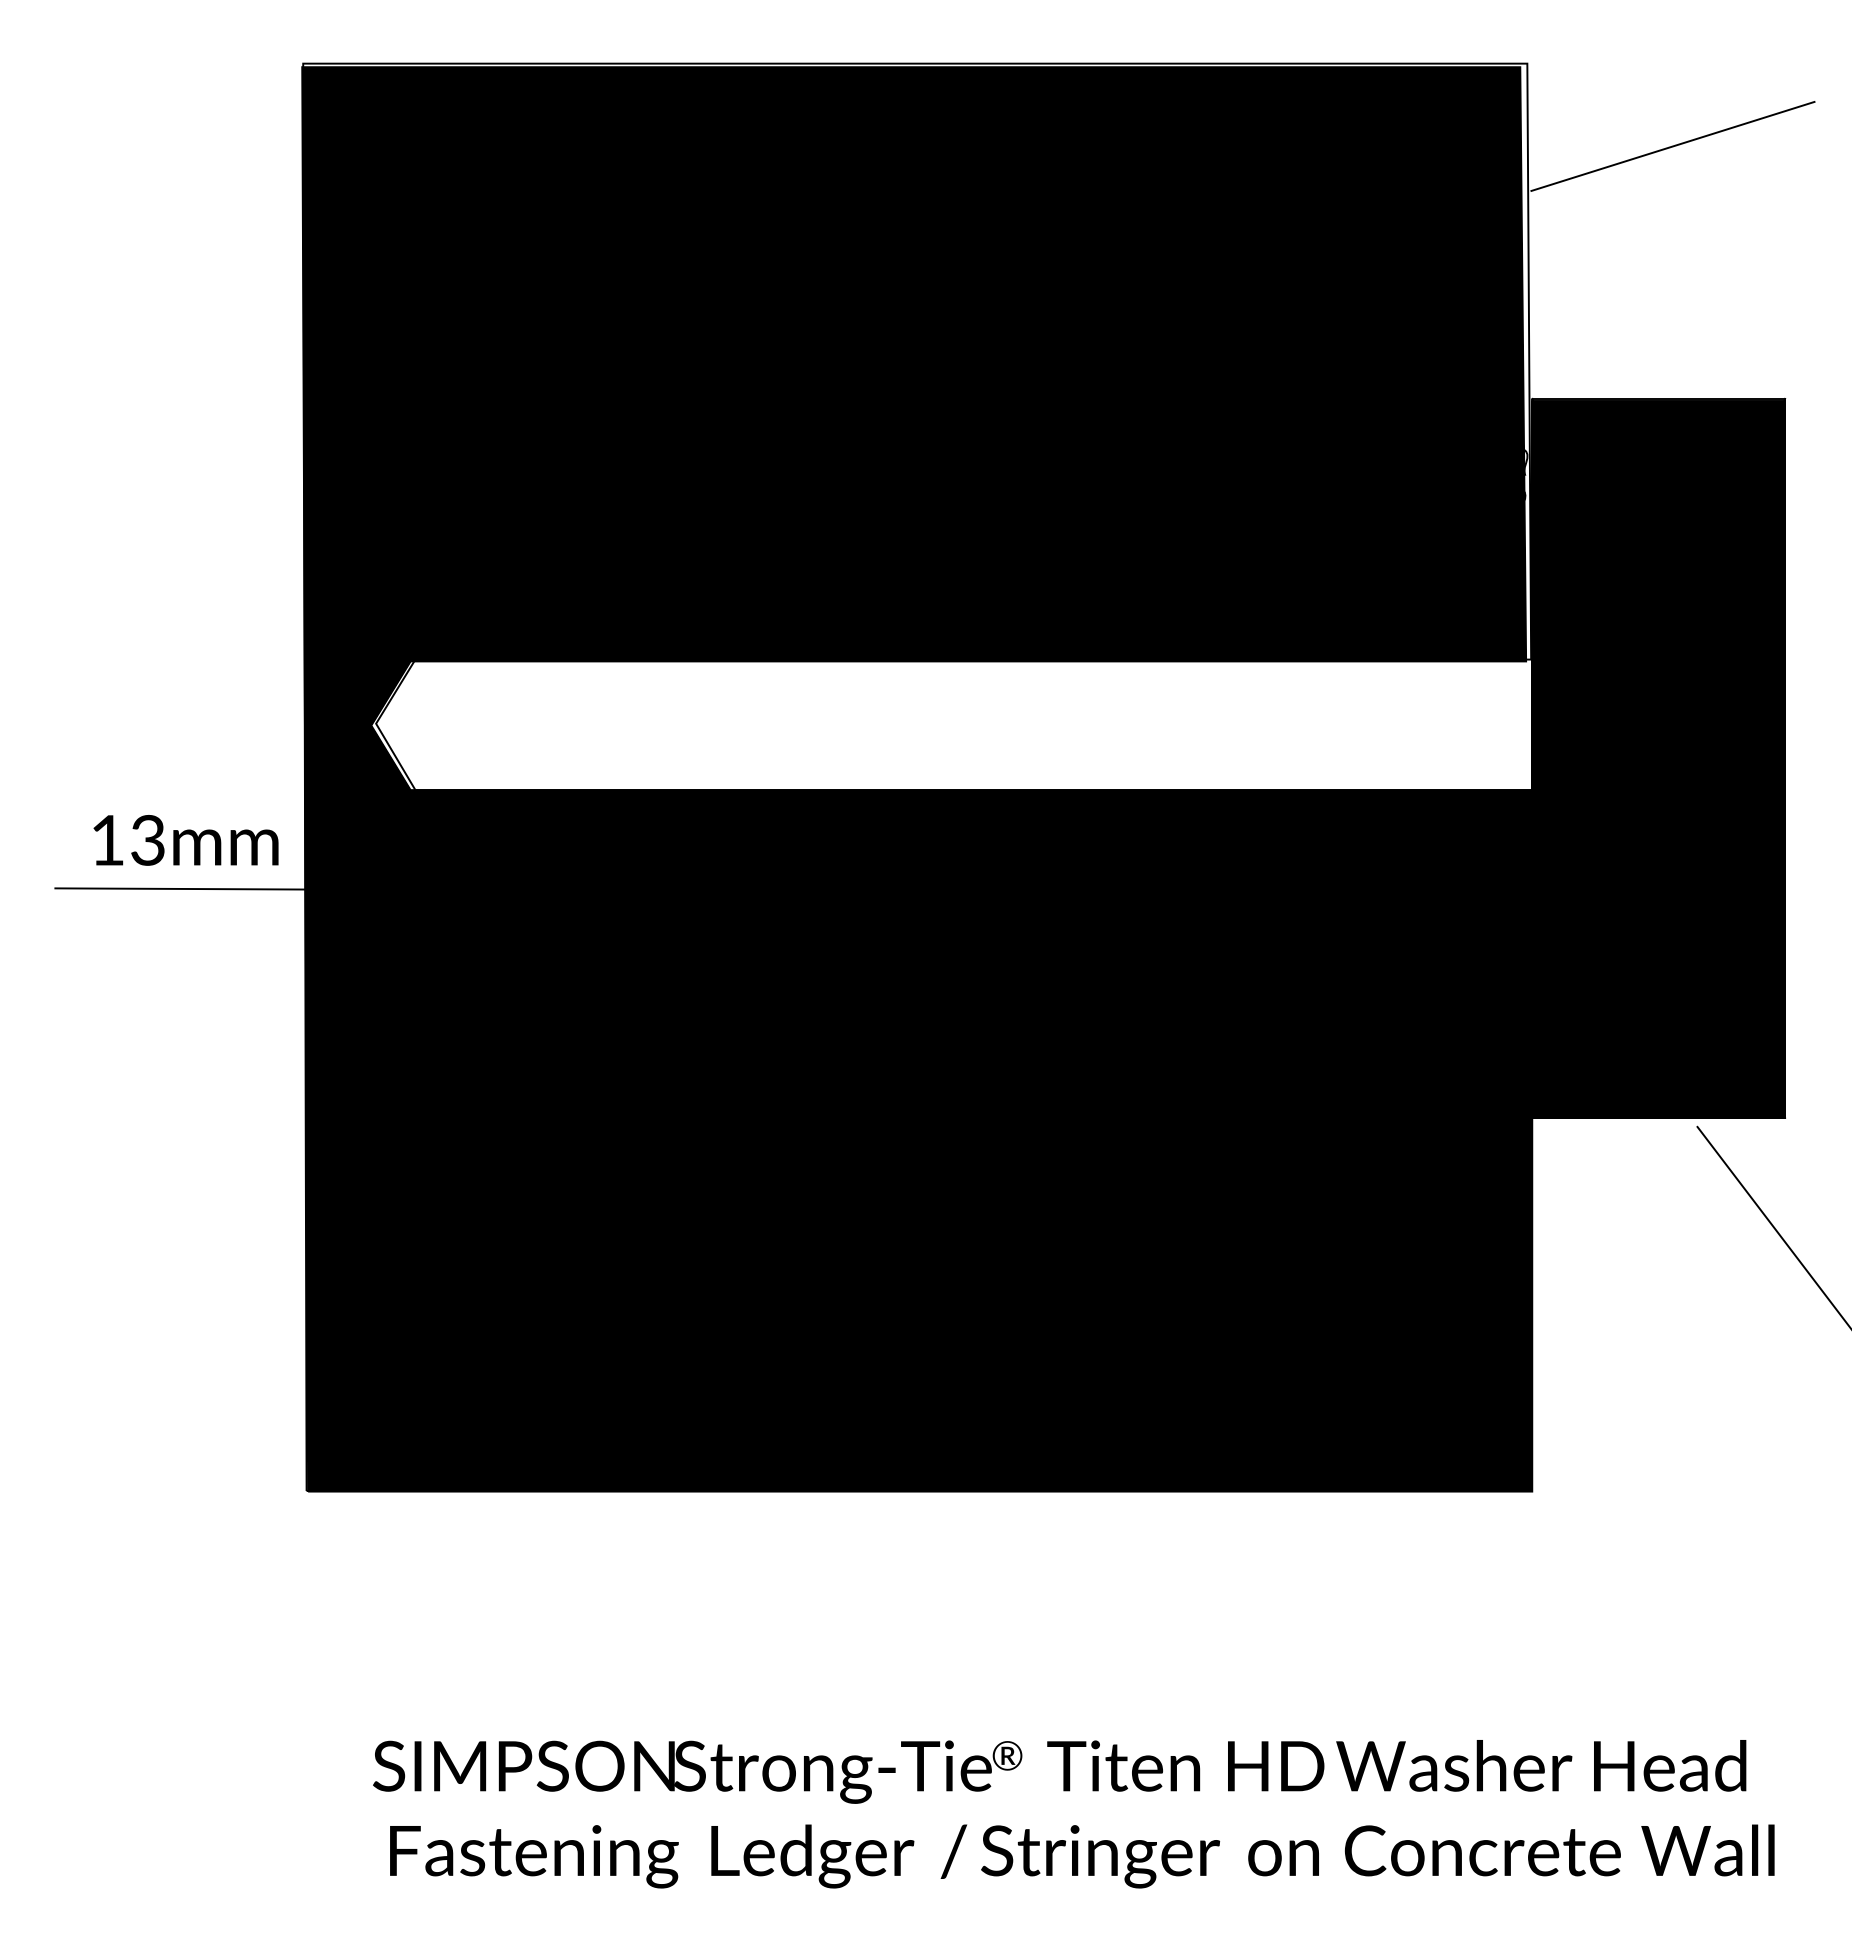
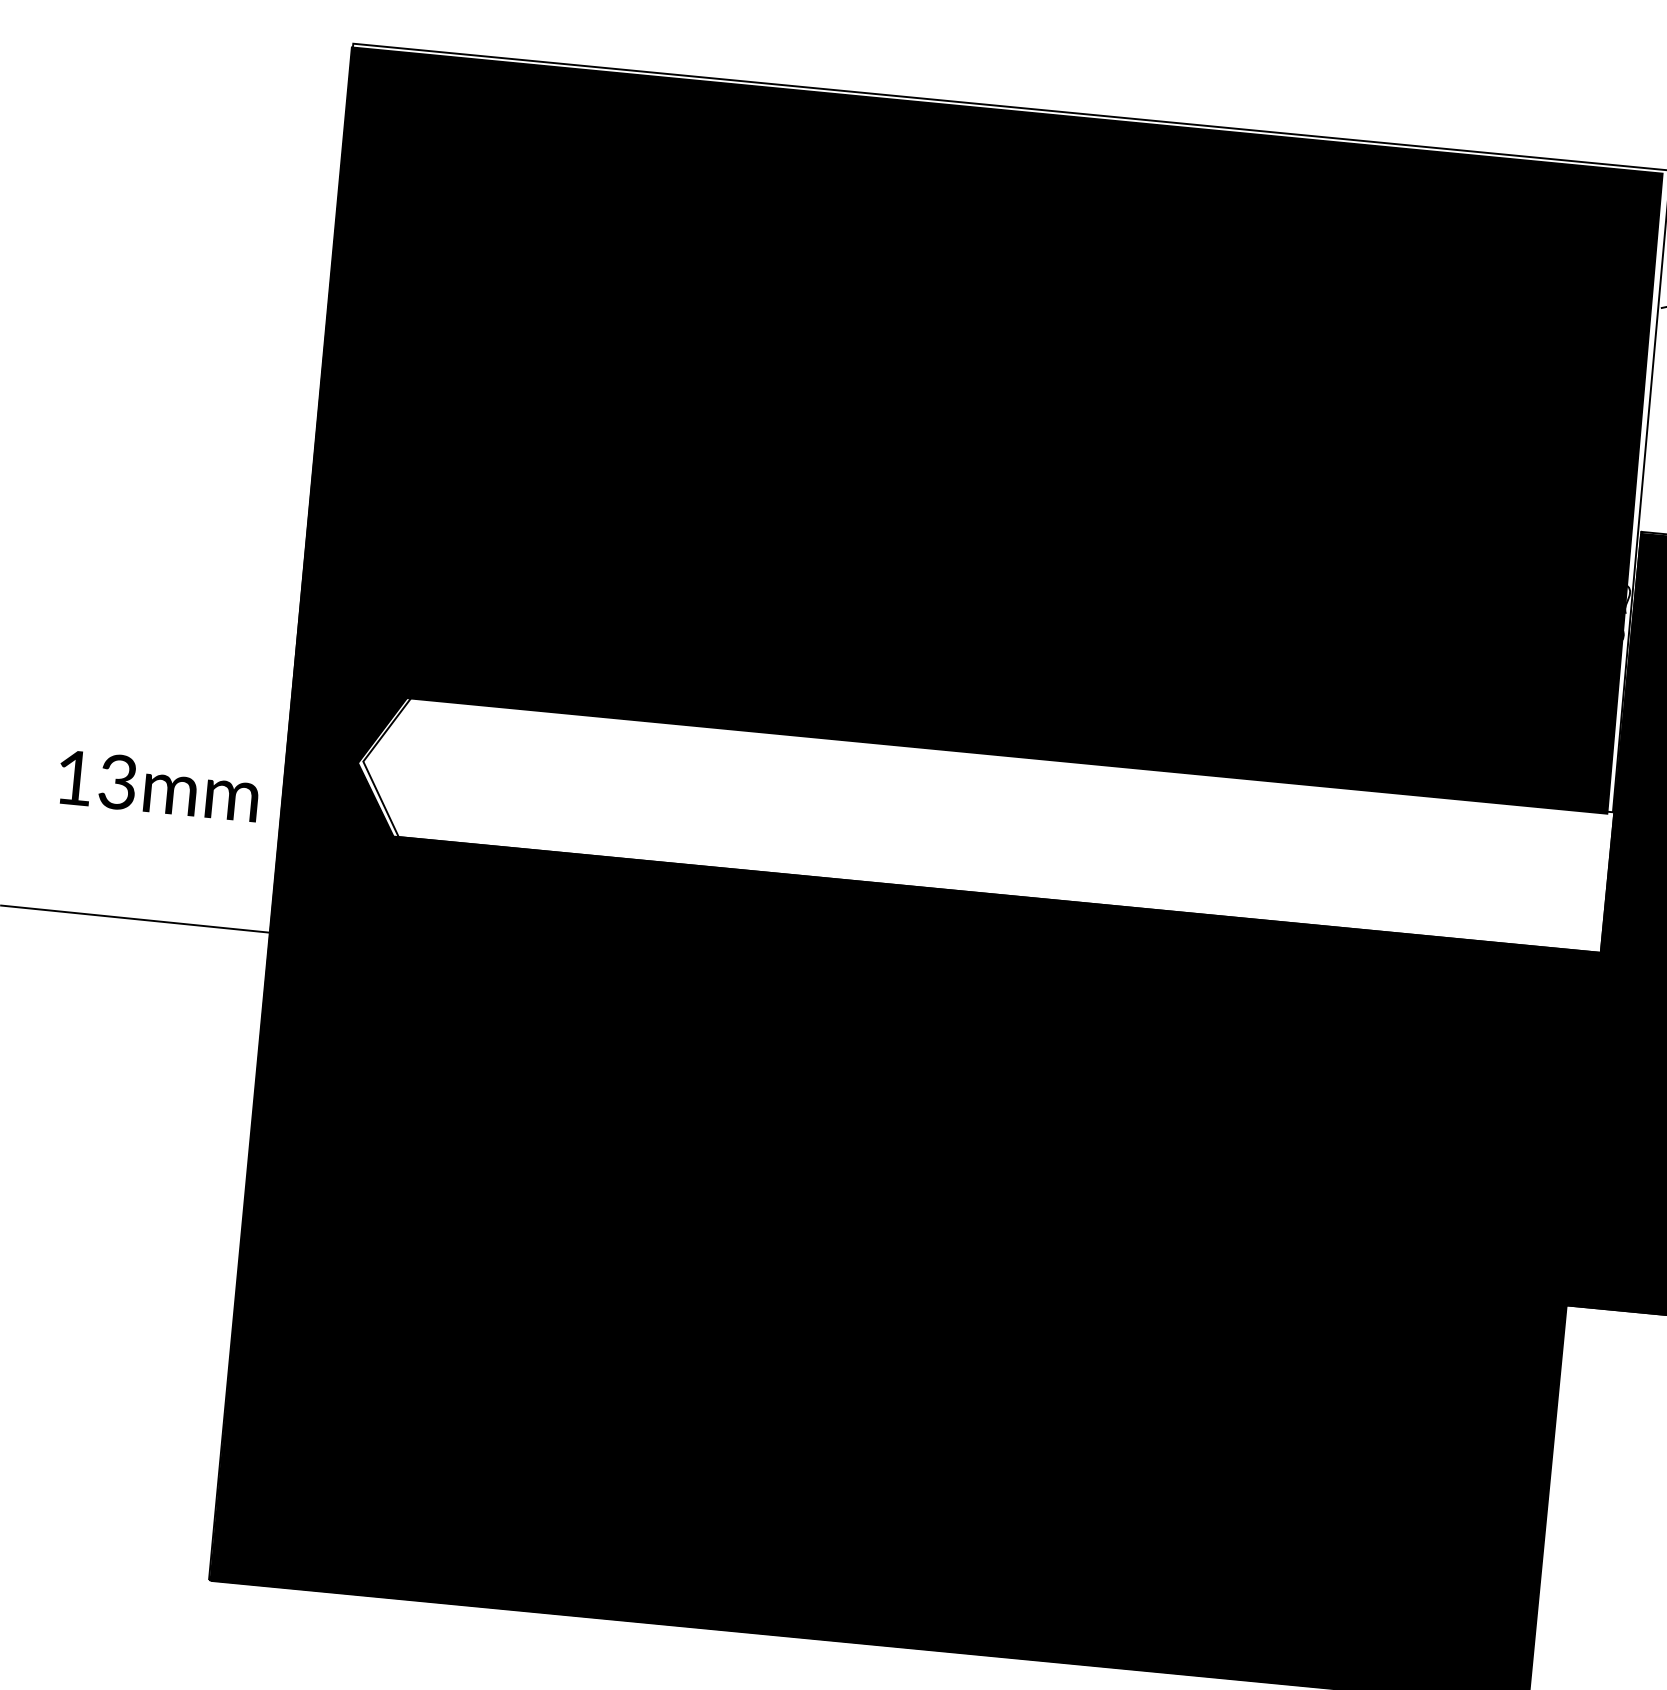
text: (185, 840) -> (158, 786), moved

